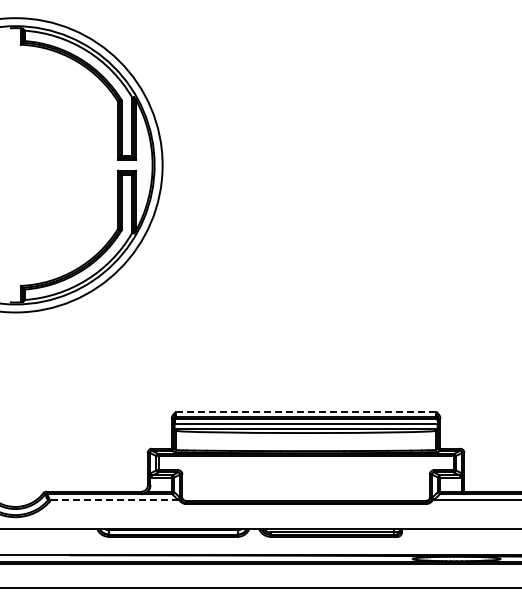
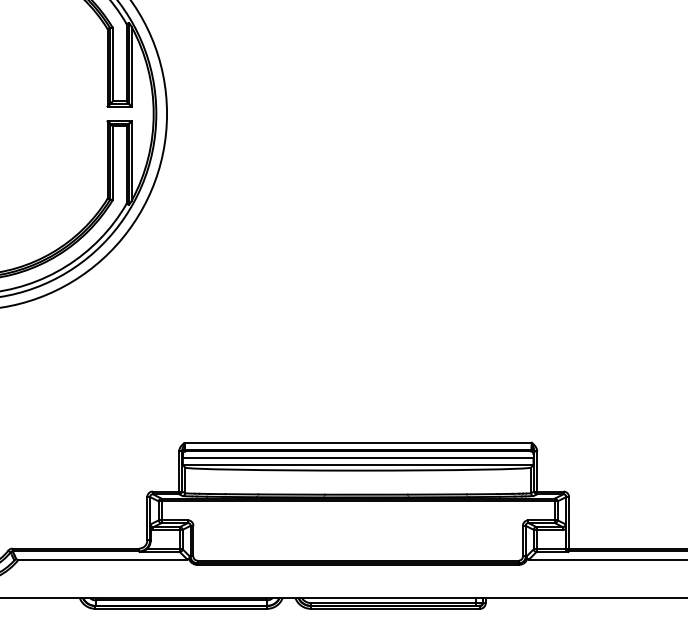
line: (306, 412) -> (358, 443), dashed -> solid
line: (114, 499) -> (102, 559), dashed -> solid

